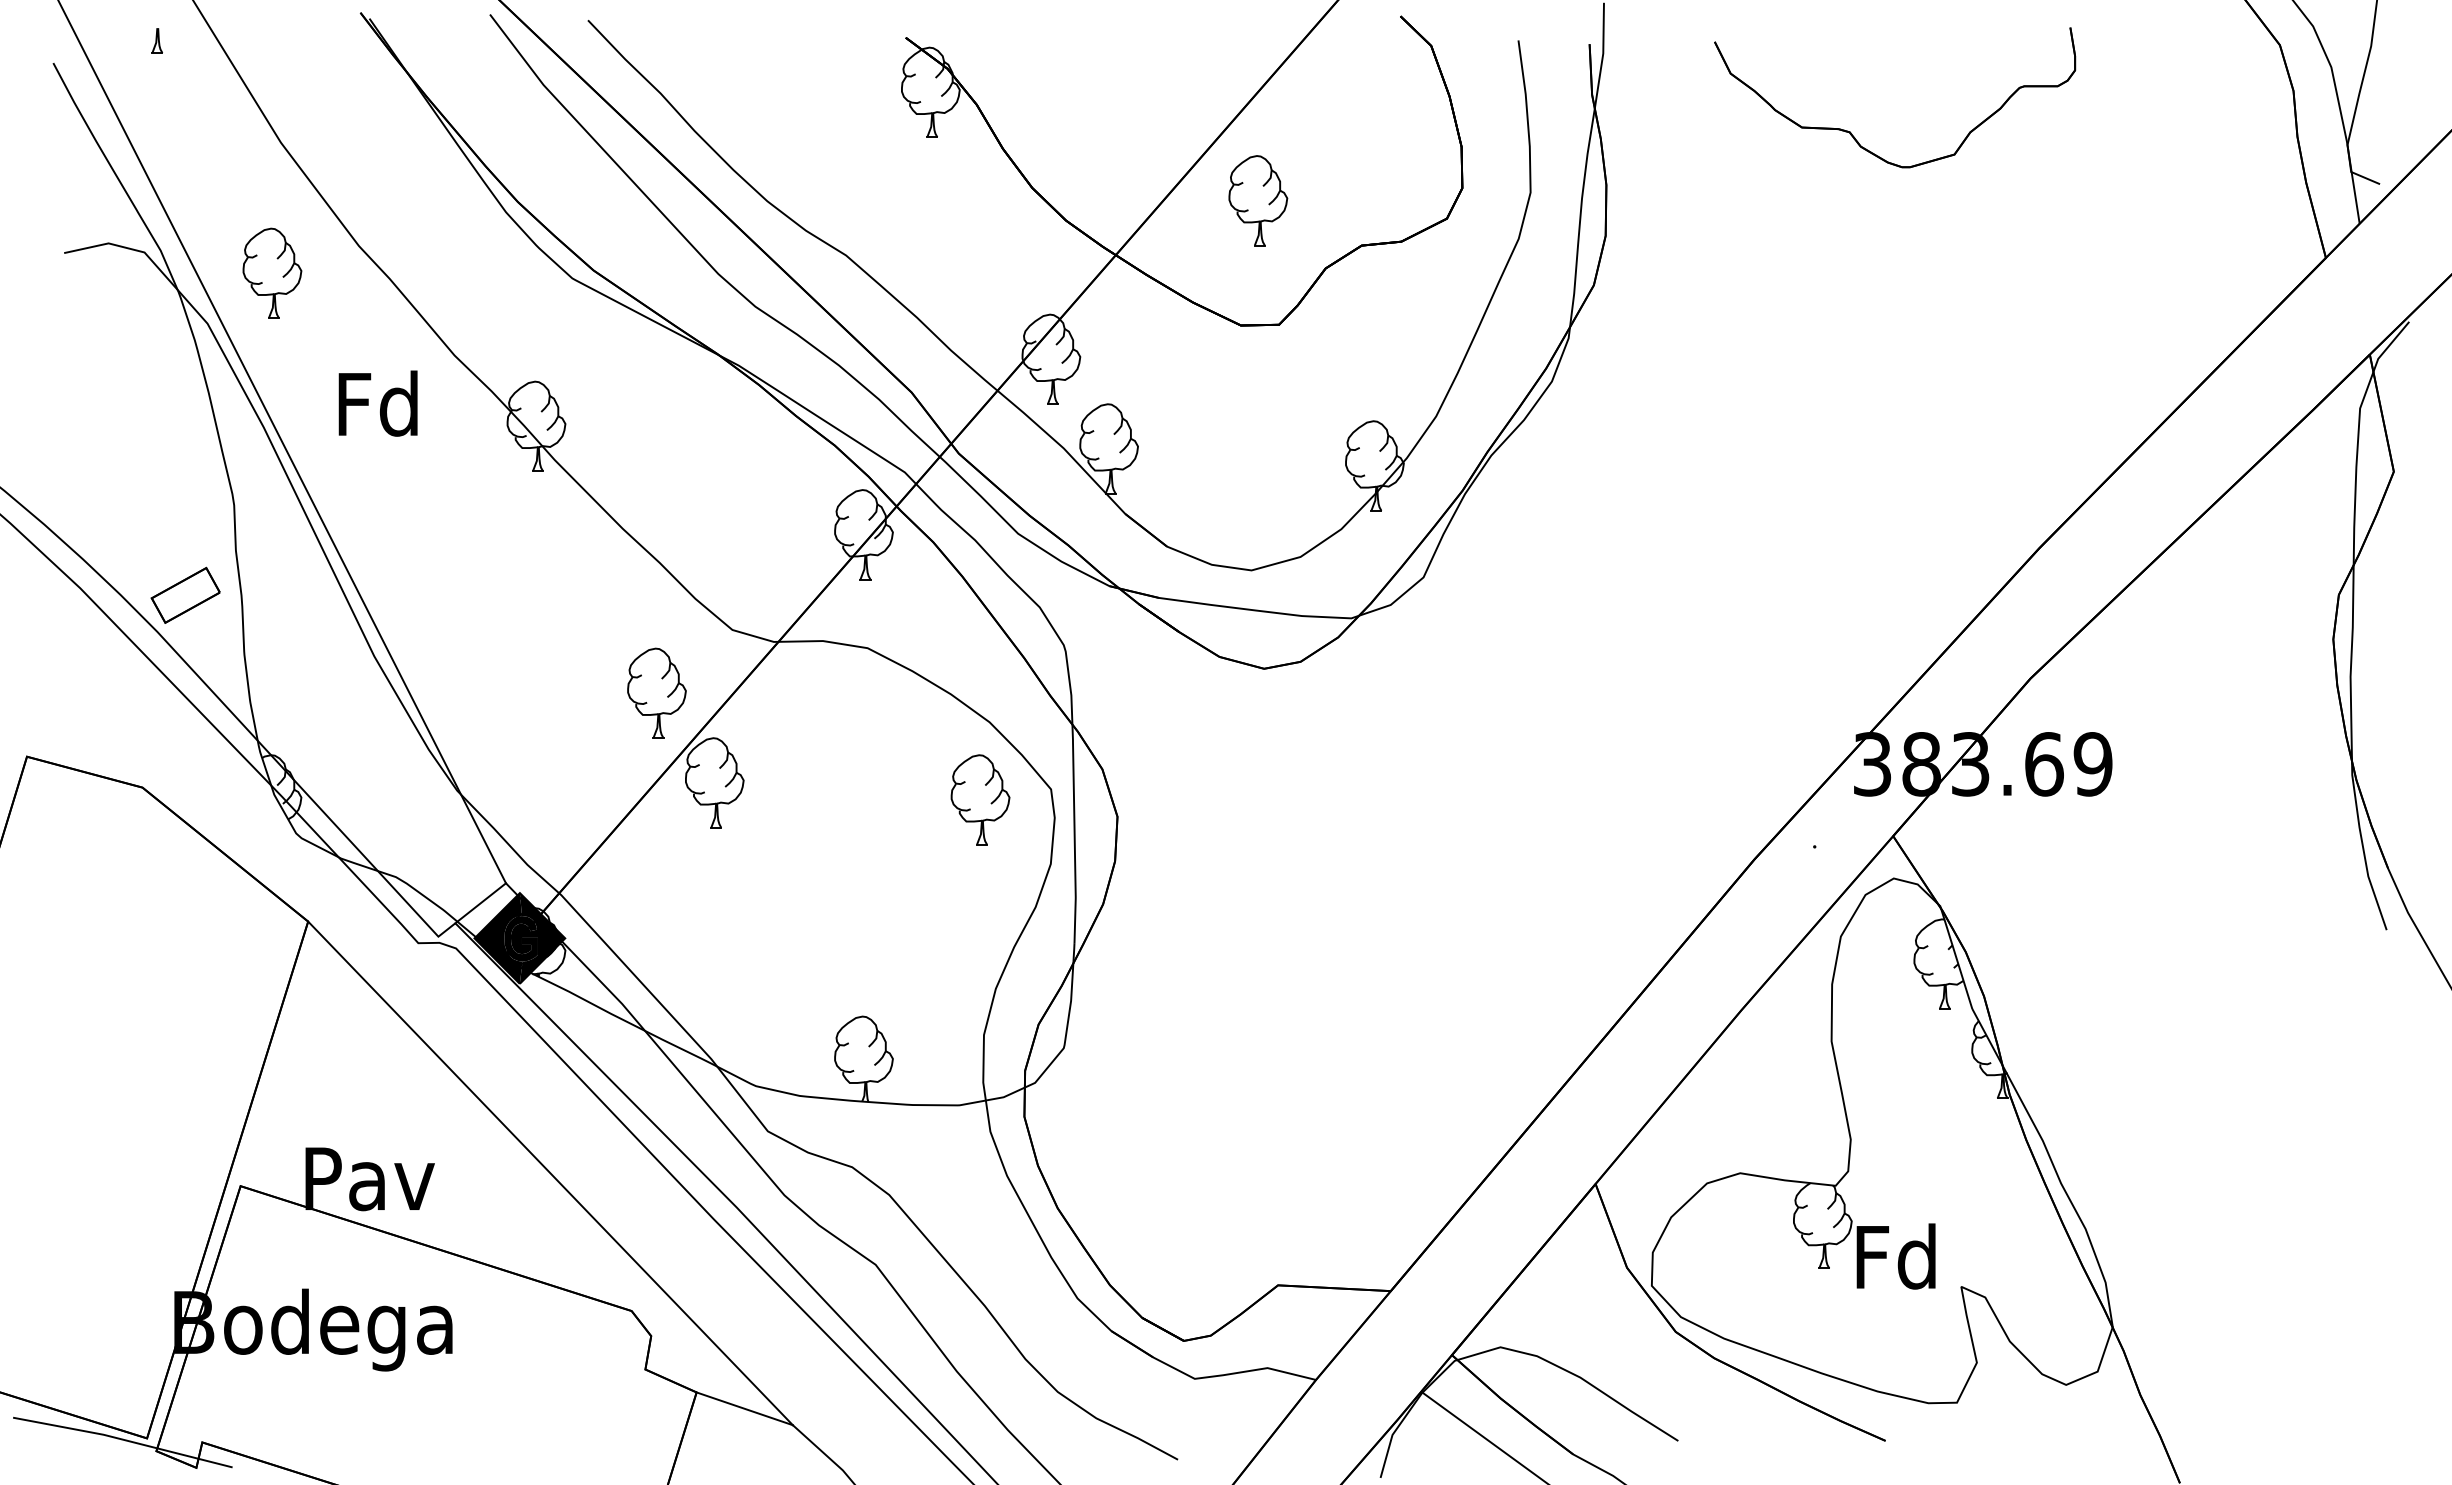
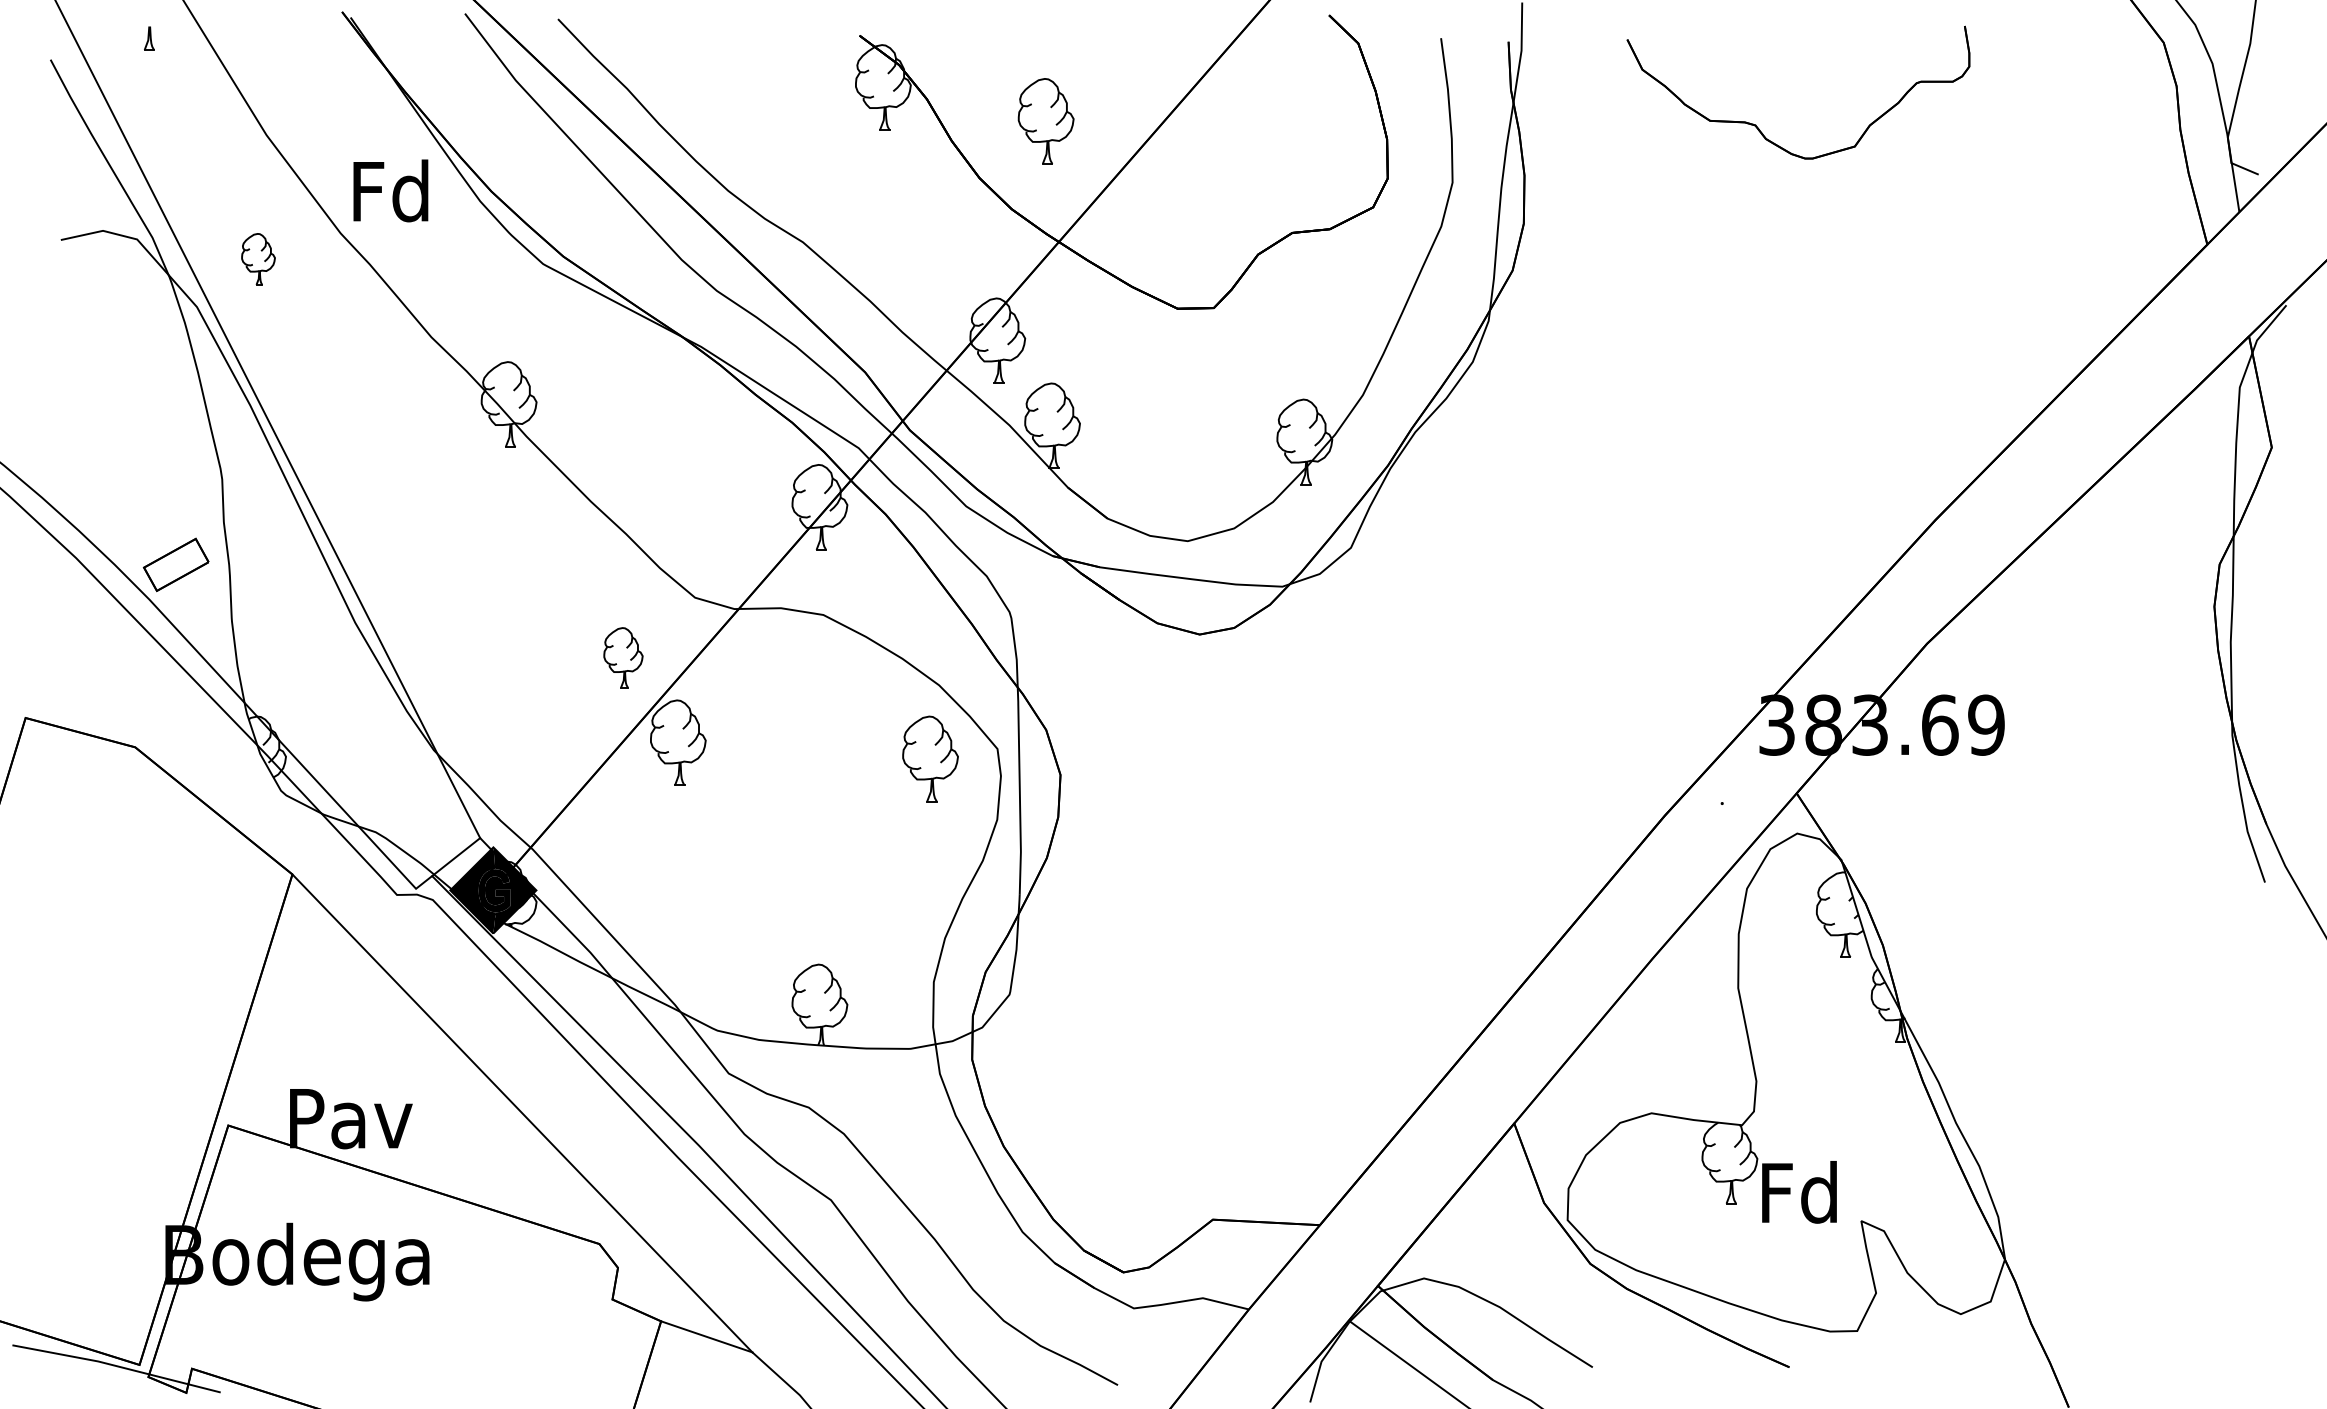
part: (1257, 200) -> (1045, 121), moved
part: (272, 273) -> (258, 259), size x0.6
text: (377, 403) -> (390, 190), moved
part: (657, 692) -> (623, 657), size x0.7

